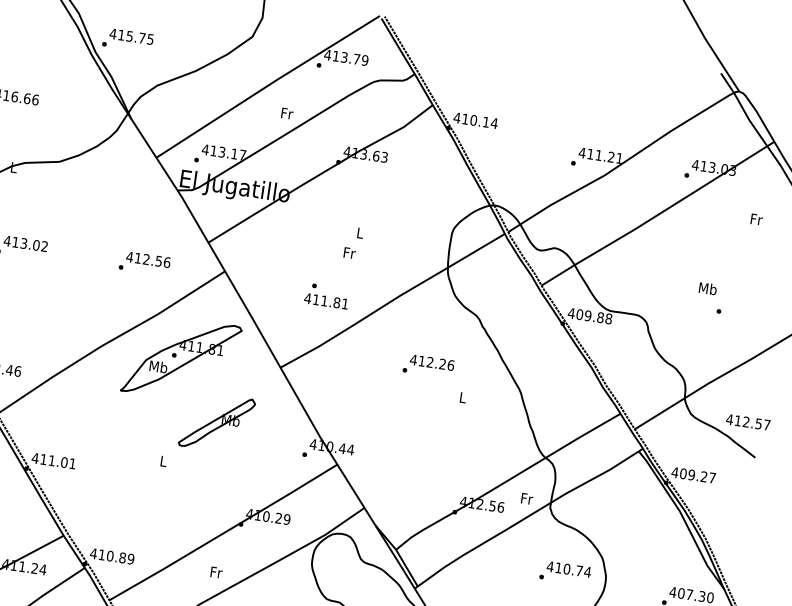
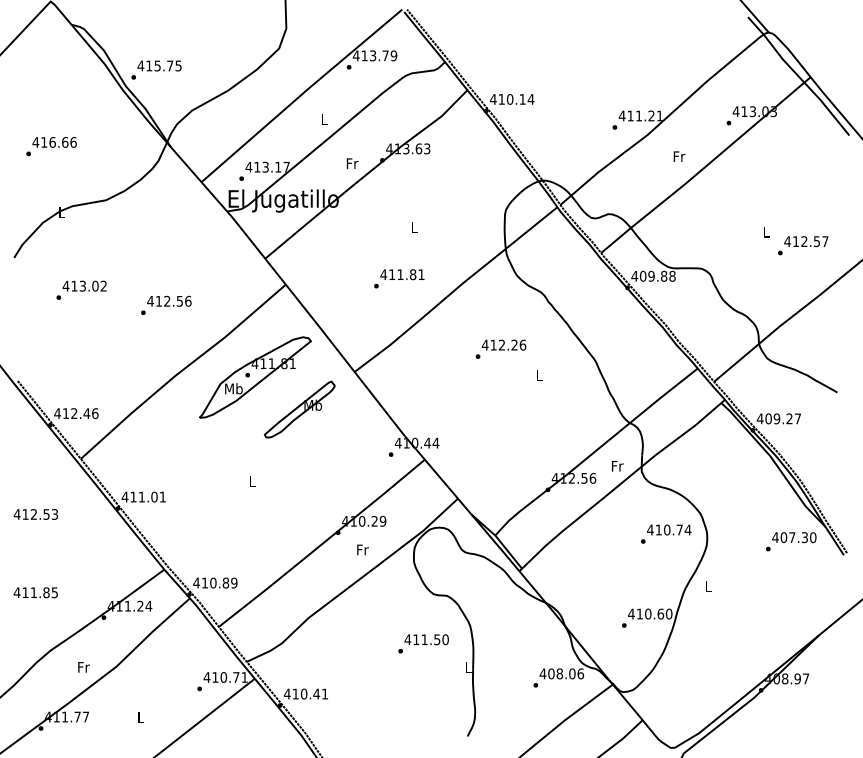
text: (287, 113) -> (324, 119), Fr -> L
text: (756, 219) -> (679, 156), moved
text: (349, 252) -> (352, 163), moved
text: (145, 262) -> (166, 304), moved
text: (708, 288) -> (766, 231), Mb -> L
text: (326, 301) -> (402, 274), moved
part: (216, 422) -> (299, 409), moved
text: (748, 422) -> (806, 241), moved
text: (216, 572) -> (362, 549), moved

